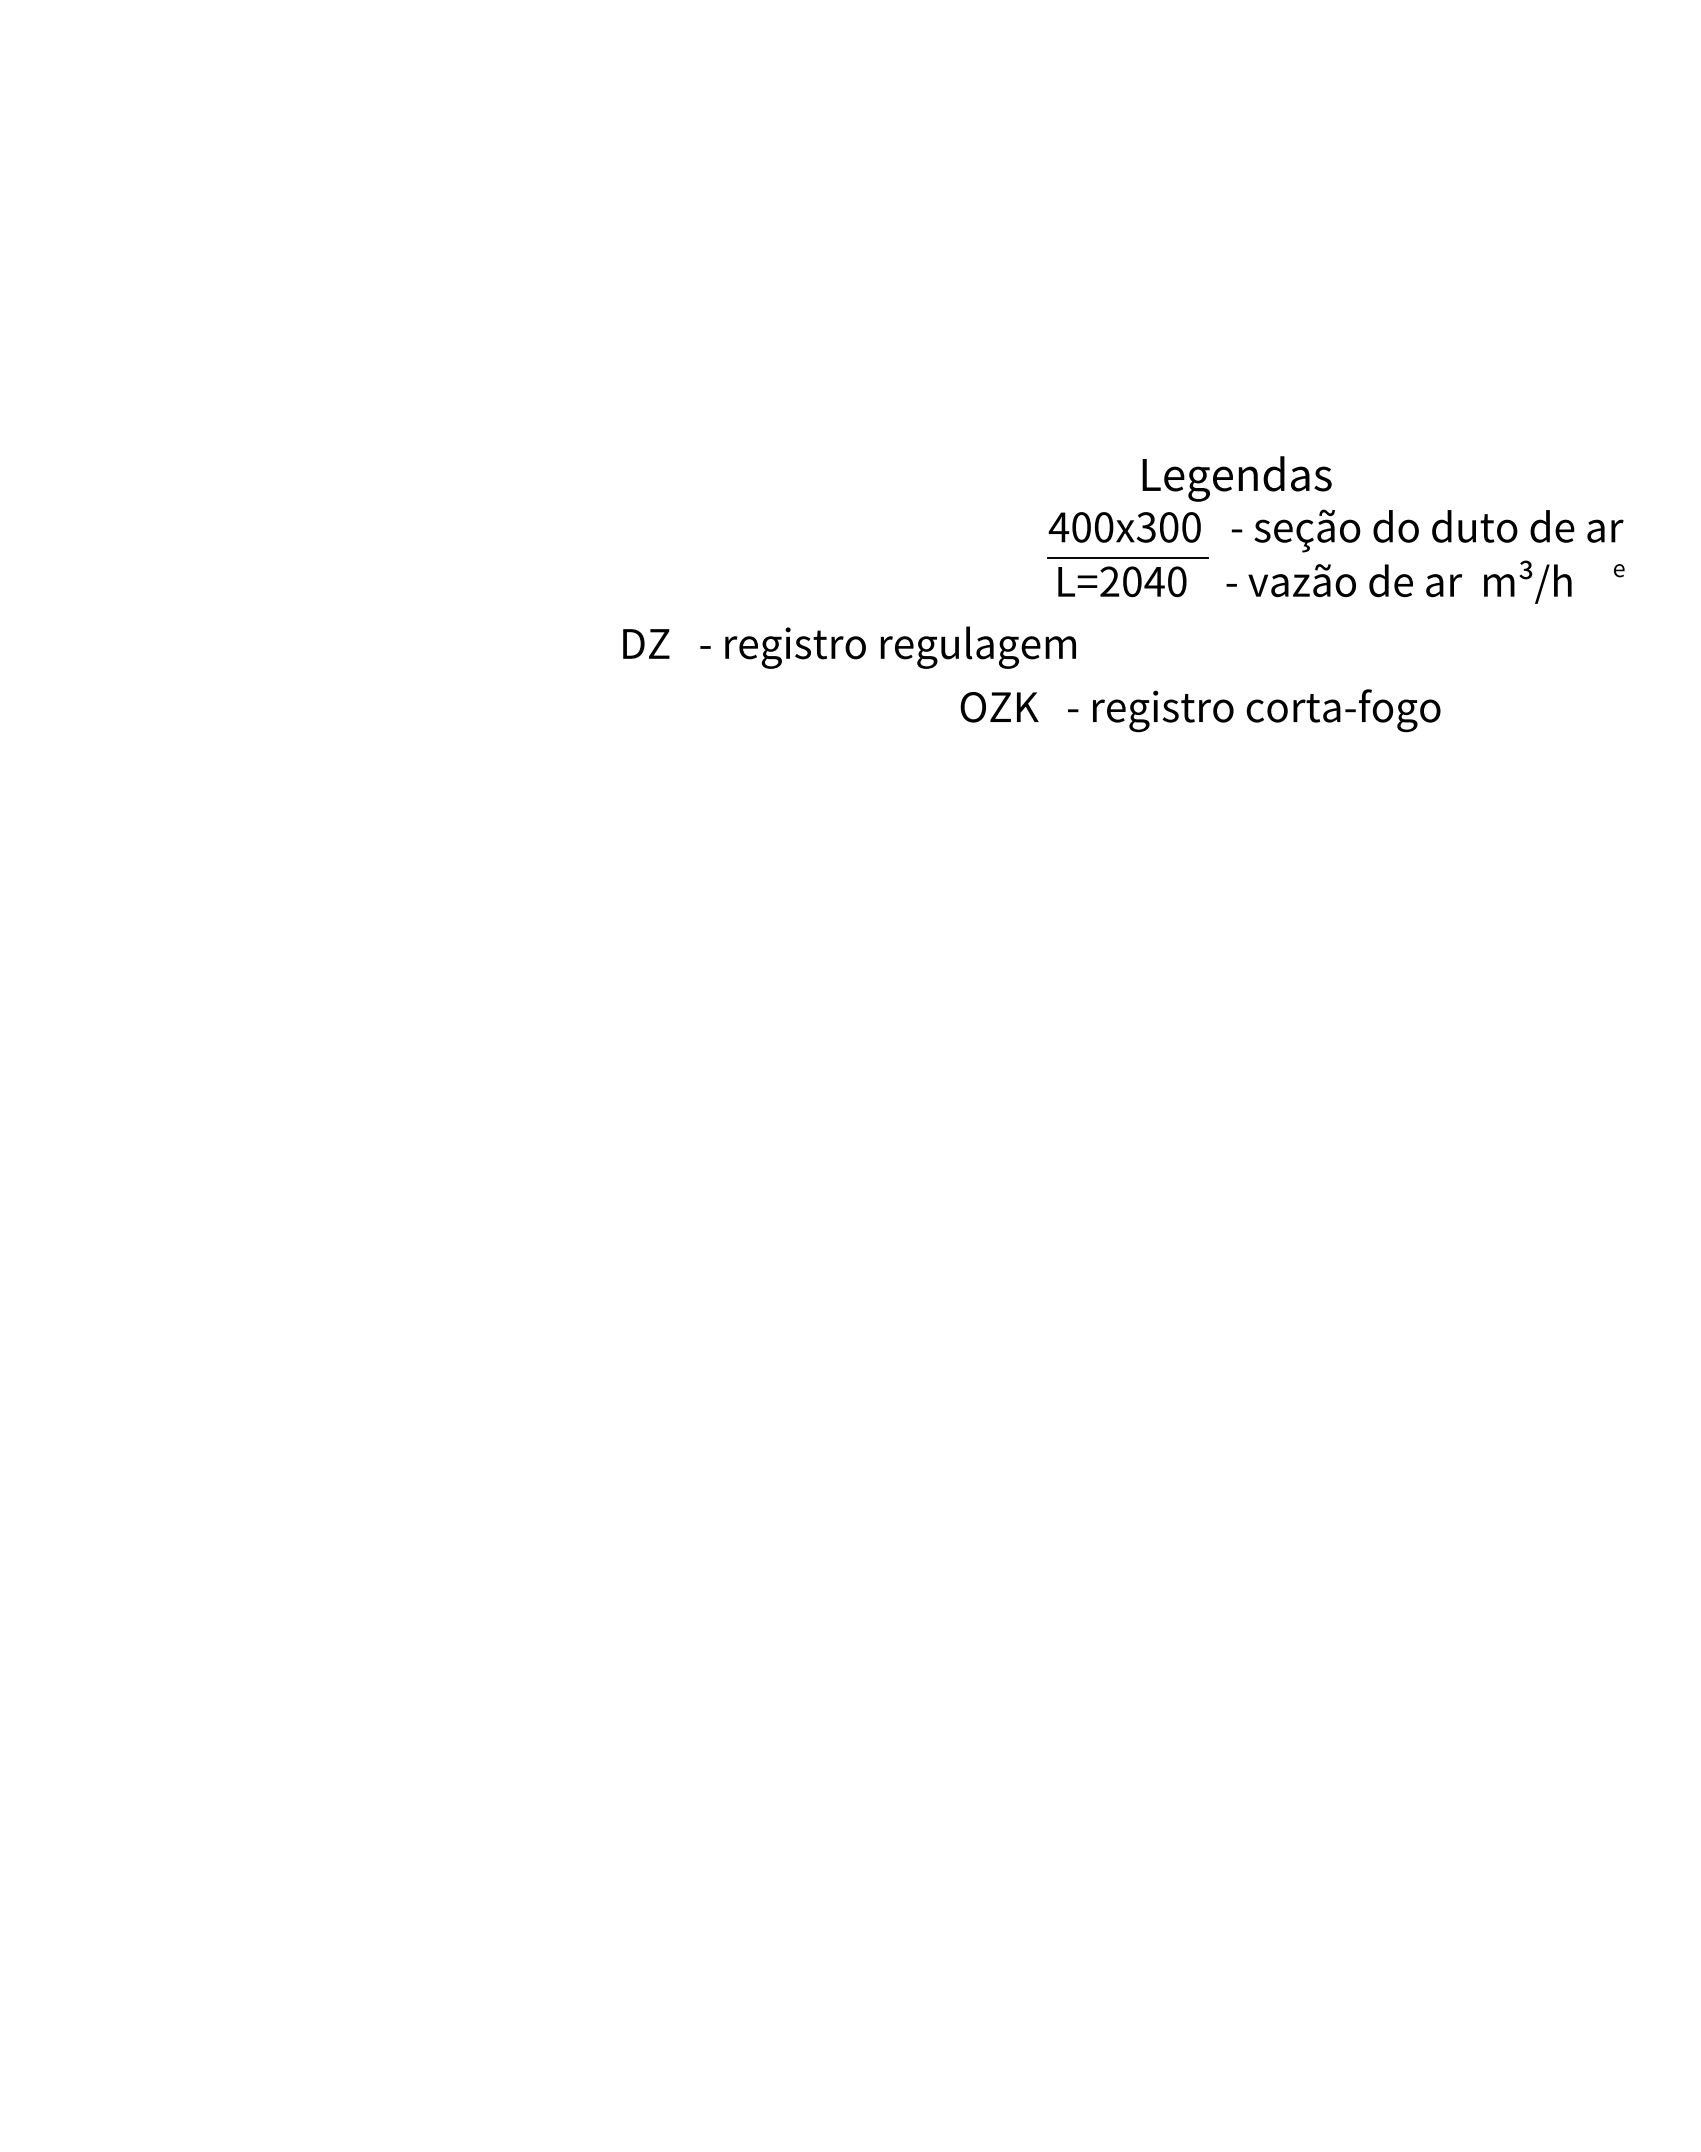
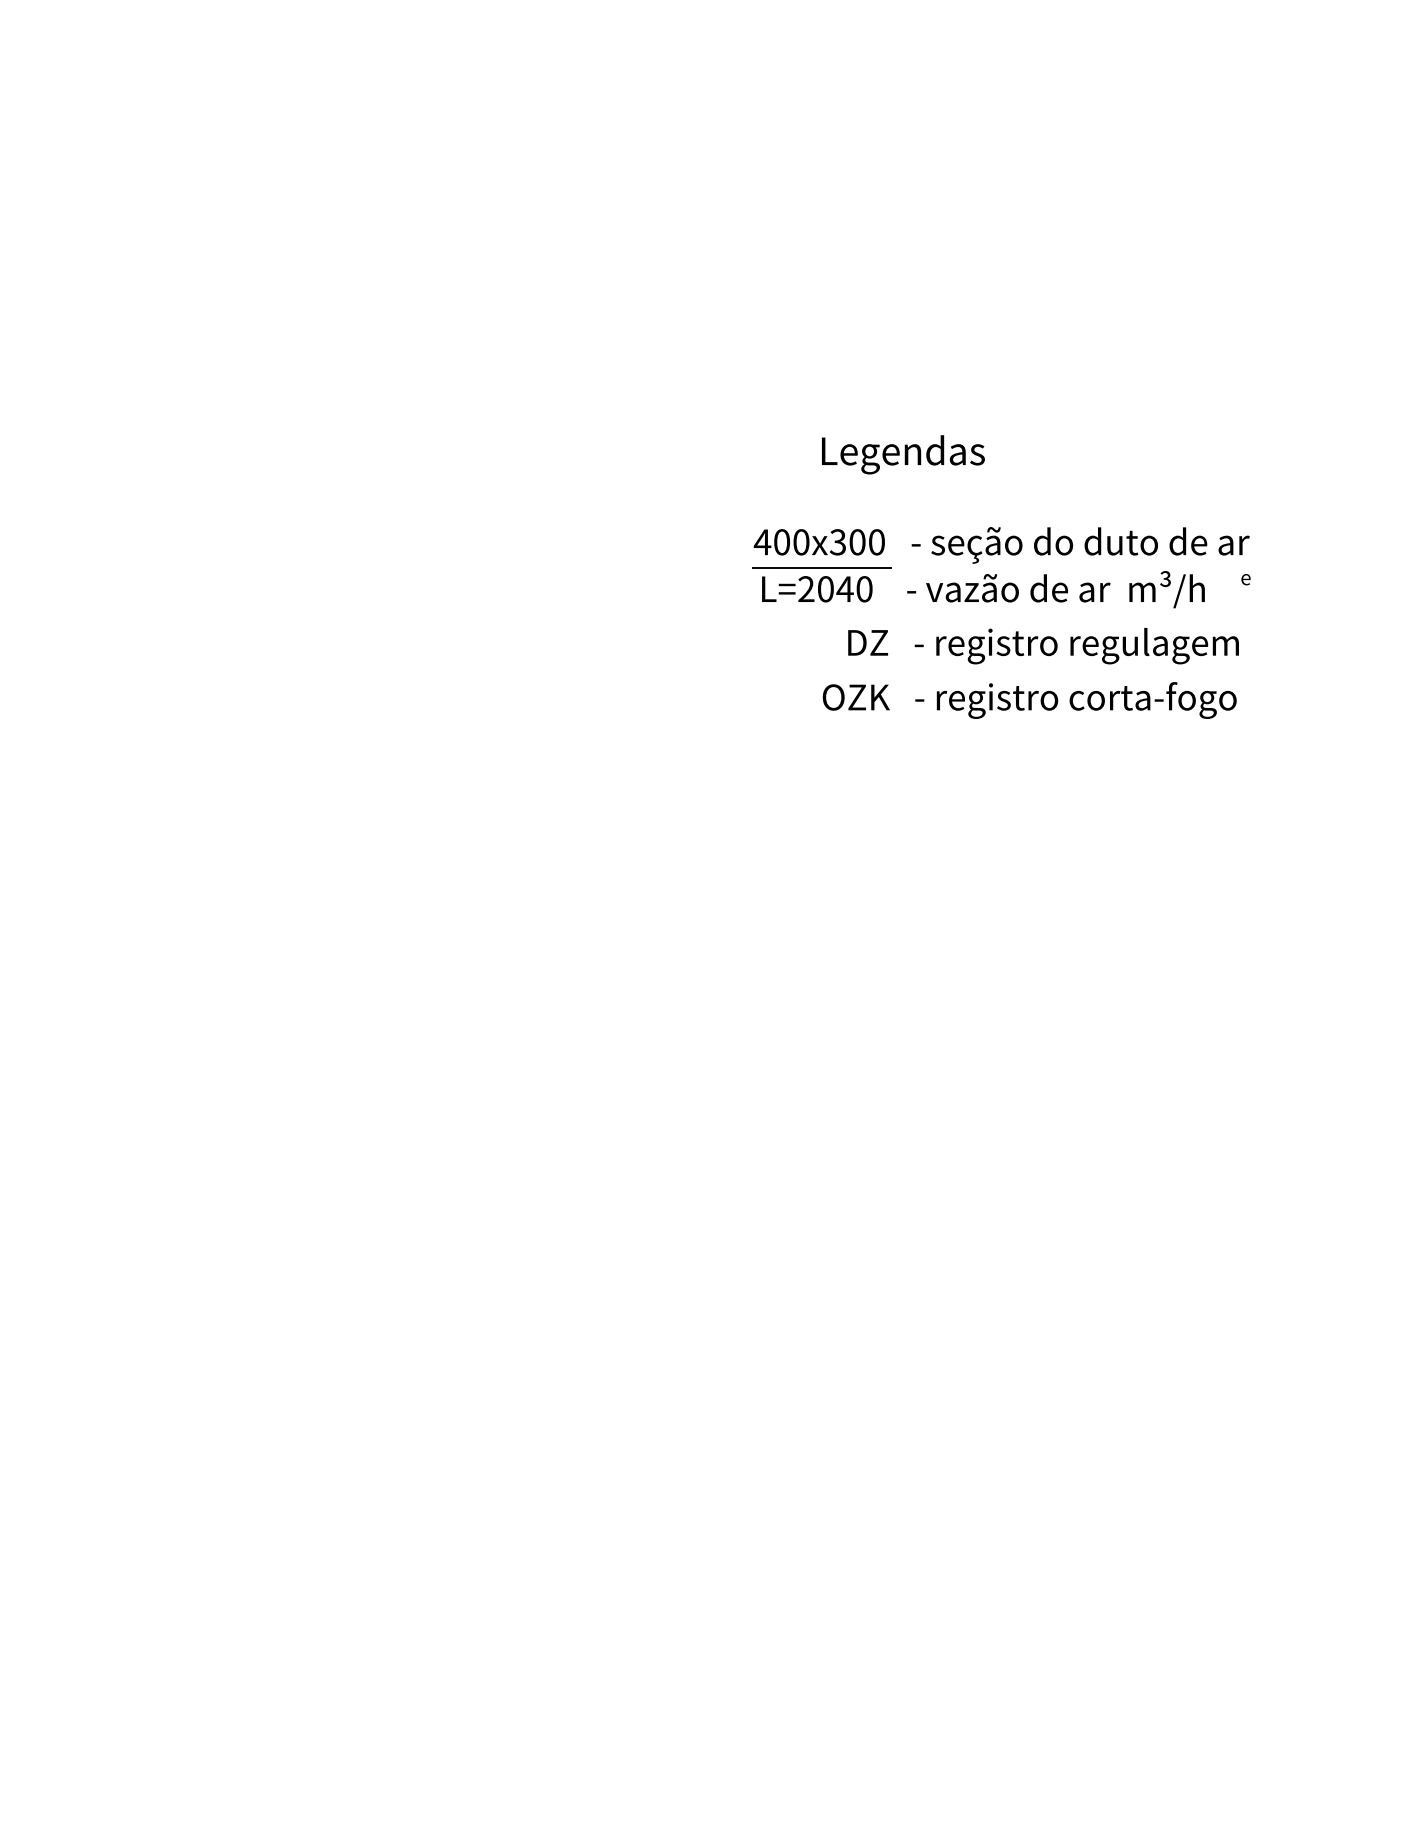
text: (1236, 478) -> (902, 454), moved
text: (849, 647) -> (1043, 645), moved
text: (1200, 710) -> (1029, 700), moved

